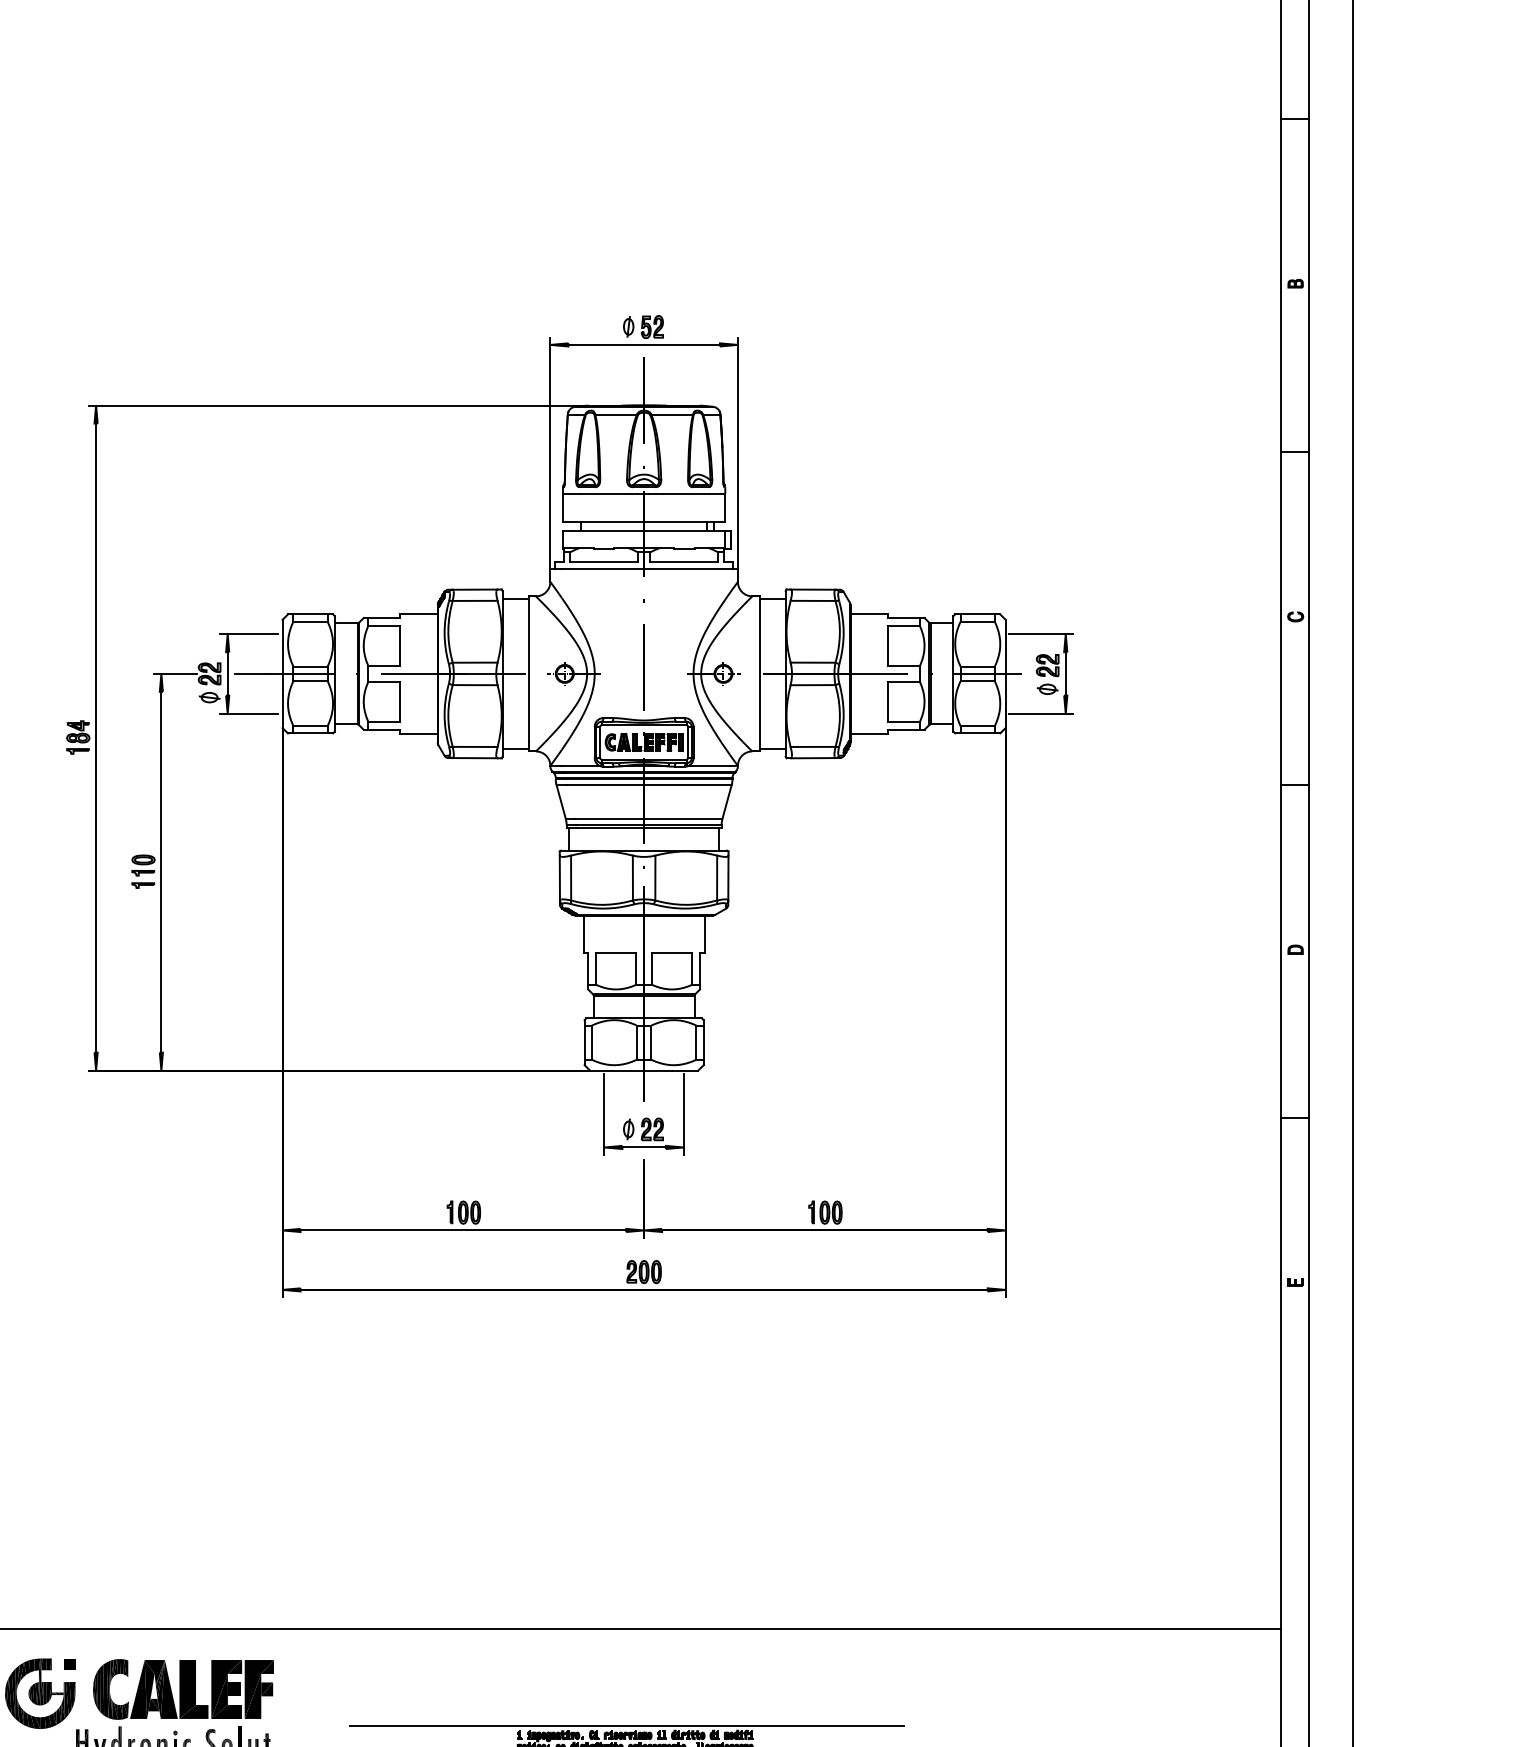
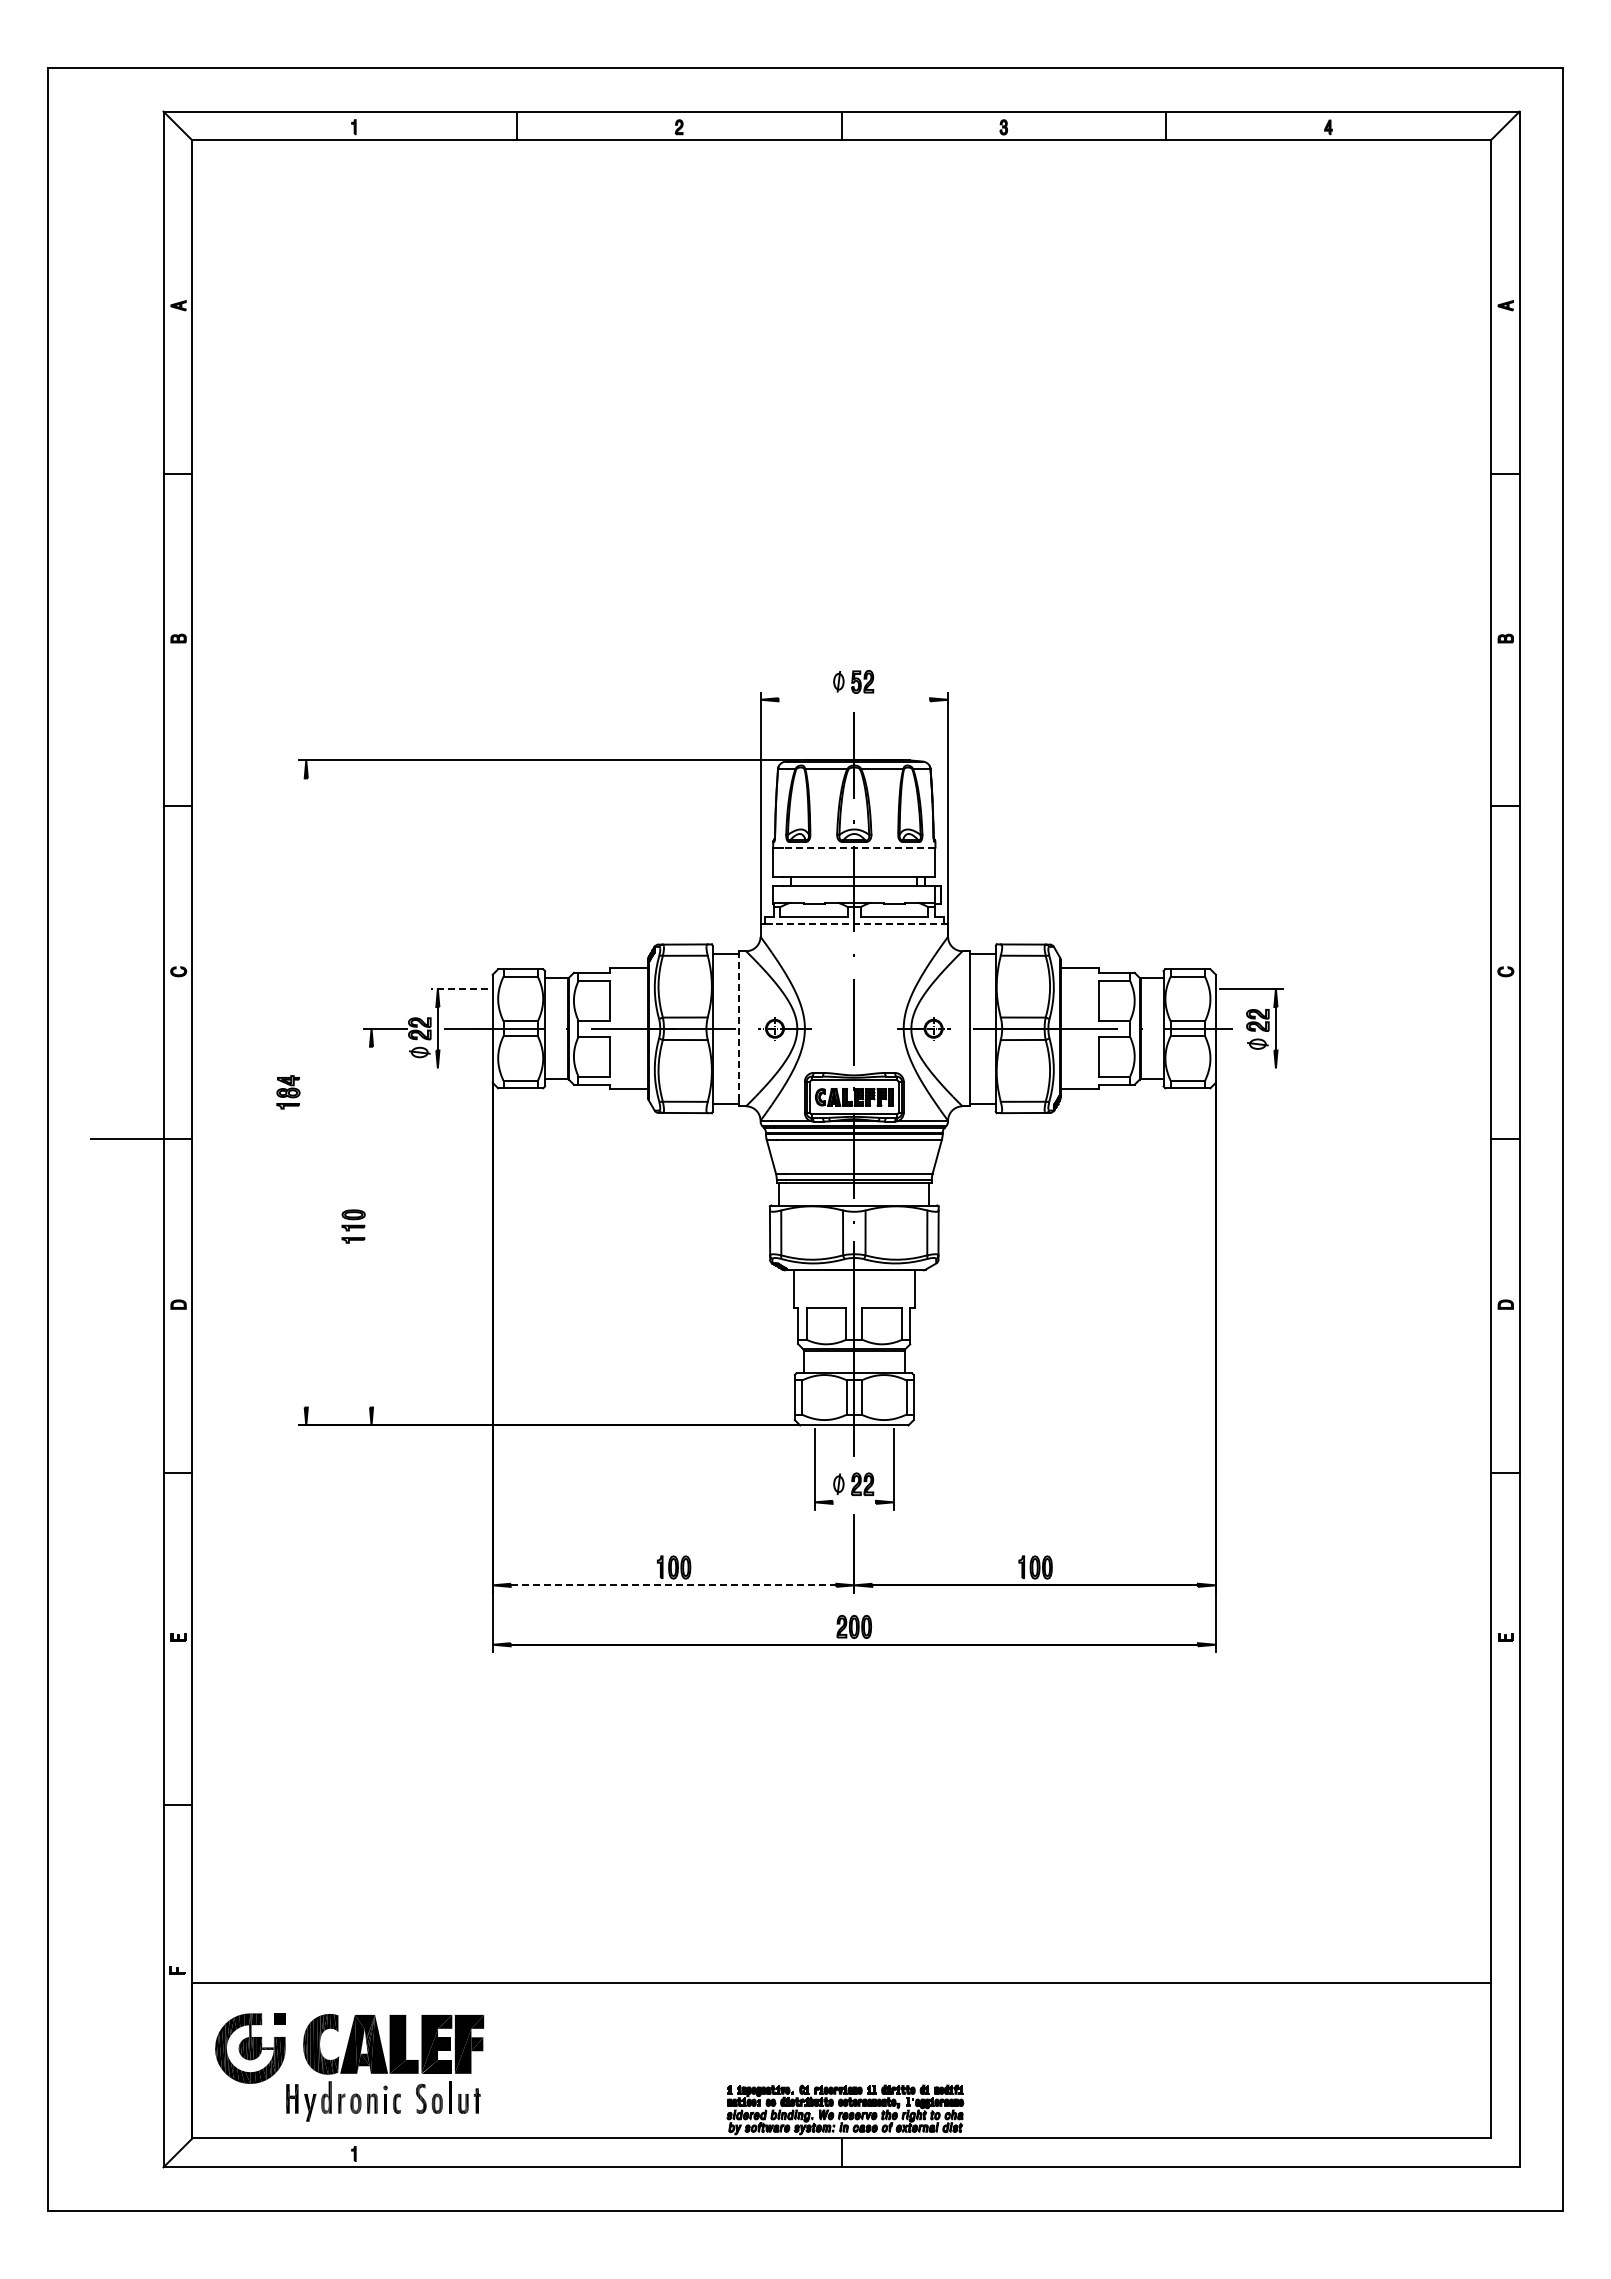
line: (644, 344) -> (854, 699), removed
line: (648, 493) -> (858, 848), solid -> dashed
line: (649, 569) -> (859, 924), solid -> dashed
line: (249, 634) -> (459, 989), solid -> dashed
line: (528, 669) -> (738, 1024), solid -> dashed
line: (249, 713) -> (459, 1068), removed
line: (1041, 713) -> (1251, 1068), removed
line: (96, 737) -> (306, 1092), removed
line: (161, 871) -> (371, 1226), removed
line: (644, 1147) -> (854, 1502), removed
line: (463, 1230) -> (673, 1585), solid -> dashed
line: (627, 1725) -> (837, 2080), removed

